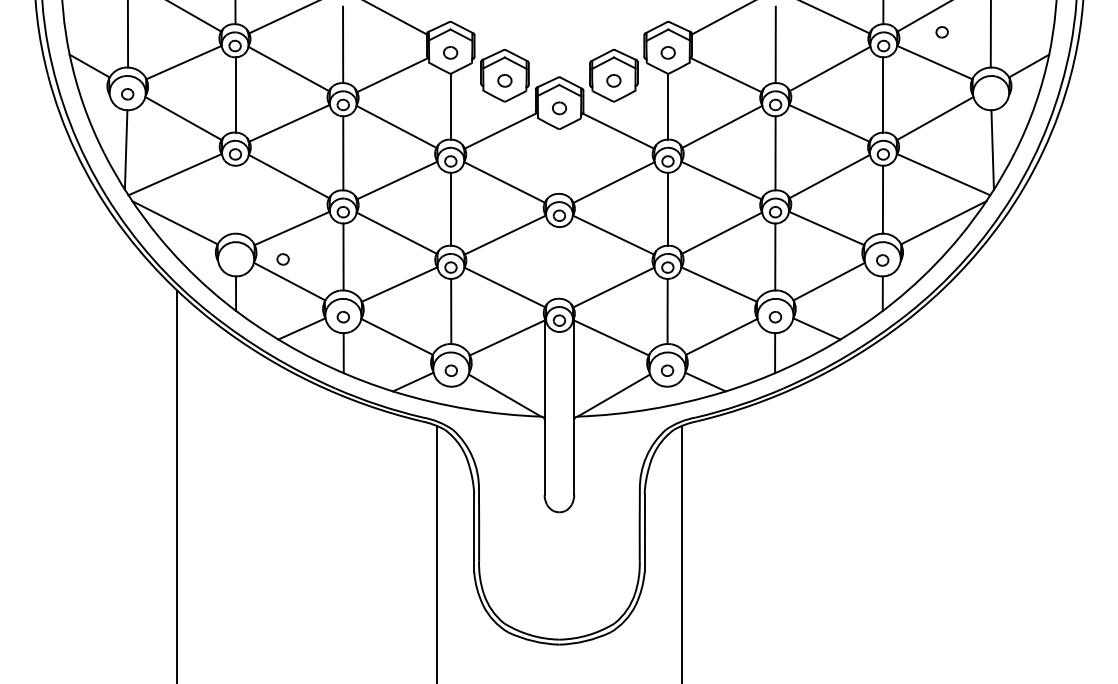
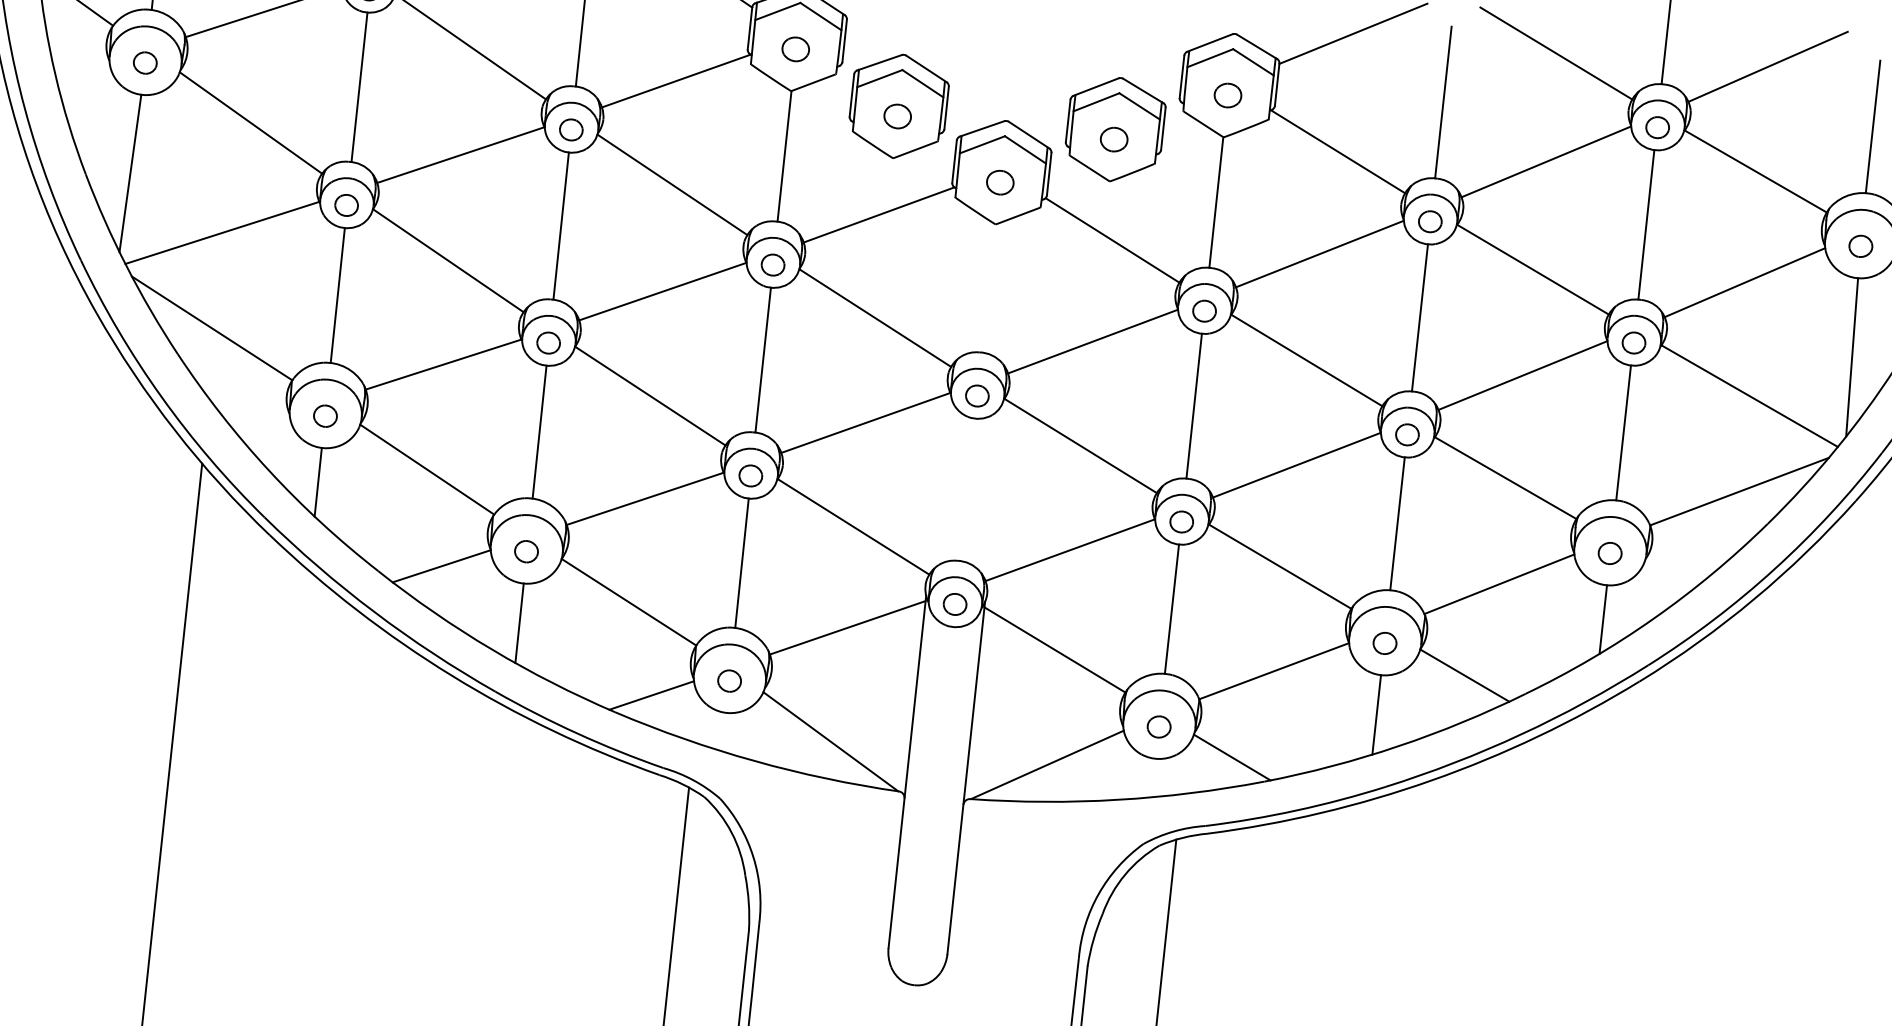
part: (941, 32) -> (1859, 246), moved
line: (235, 199) -> (337, 294), added
part: (282, 259) -> (324, 416), moved

